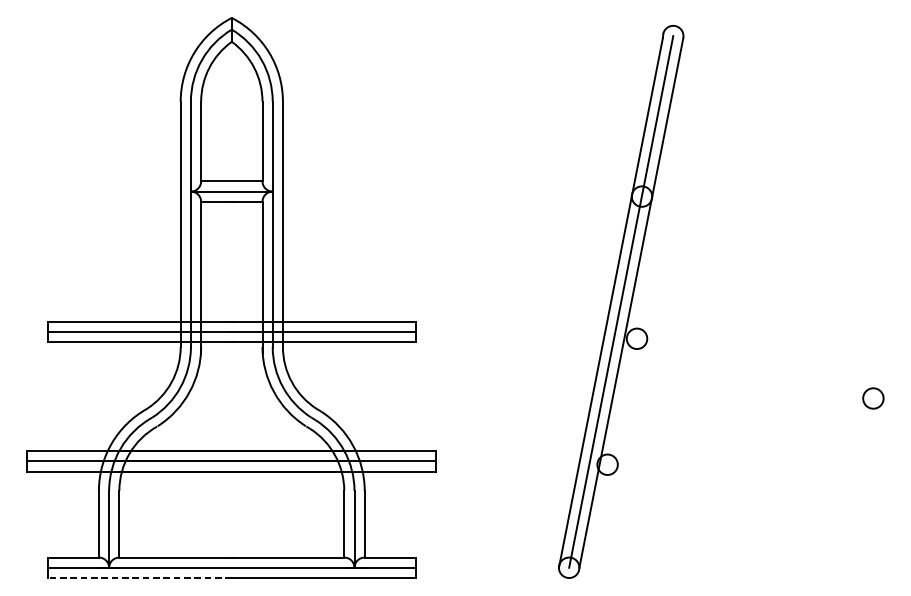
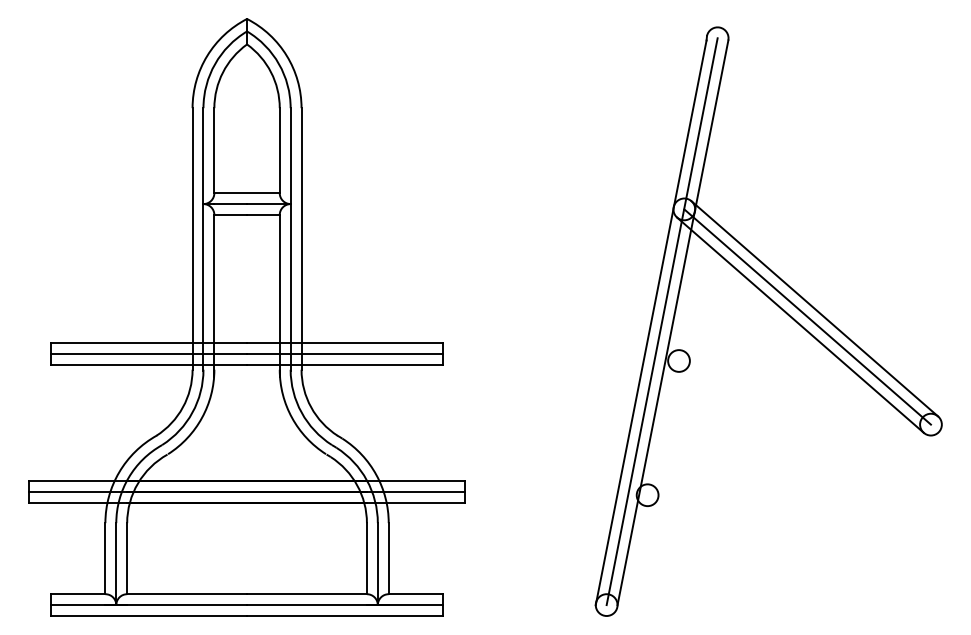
line: (764, 289) -> (814, 308), added
line: (757, 297) -> (807, 316), added
line: (751, 304) -> (800, 324), added
line: (139, 578) -> (148, 616), dashed -> solid

